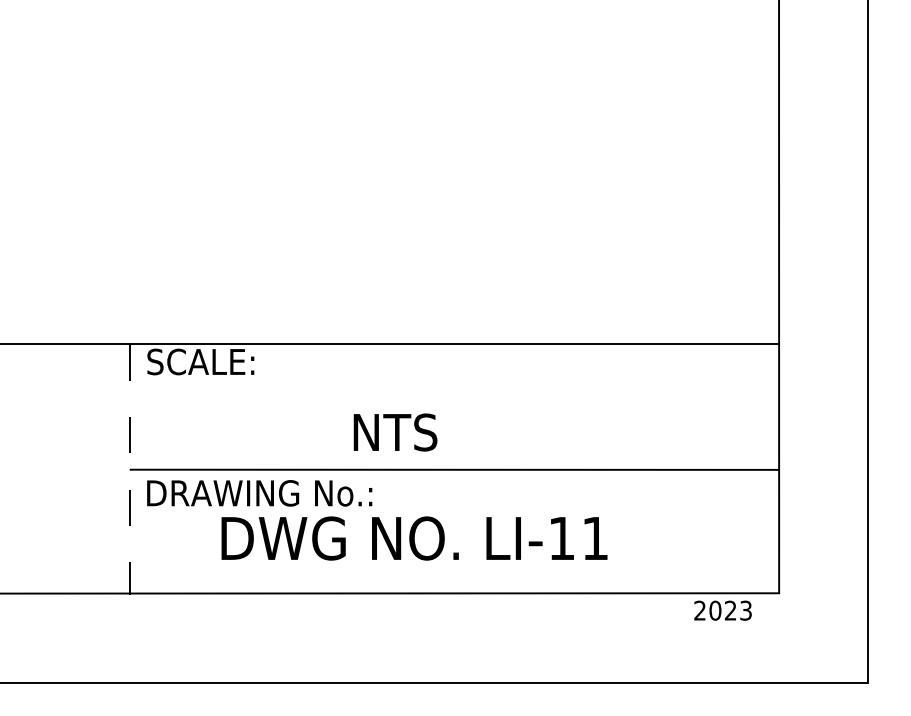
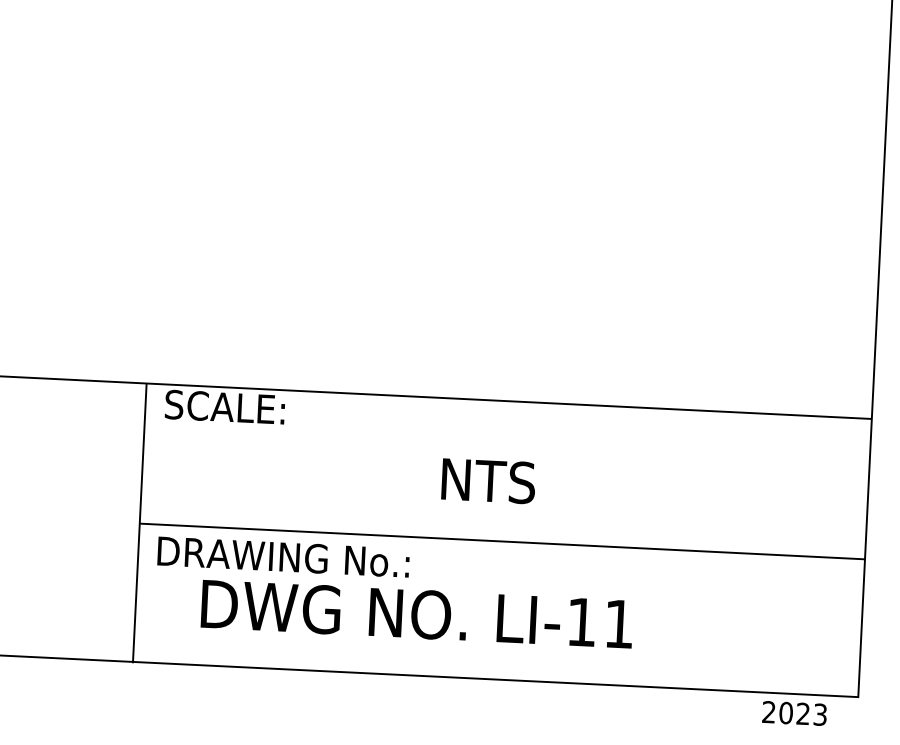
text: (395, 432) -> (488, 481), moved
line: (129, 469) -> (139, 523), dashed -> solid
text: (414, 538) -> (417, 614), moved

